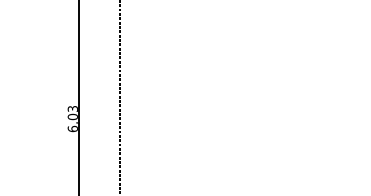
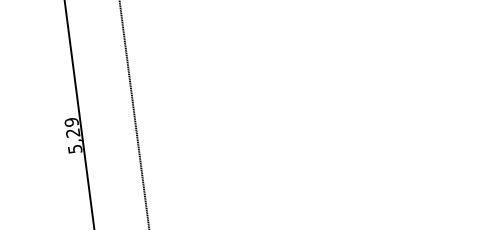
text: (72, 118) -> (72, 135), 6,03 -> 5,29

